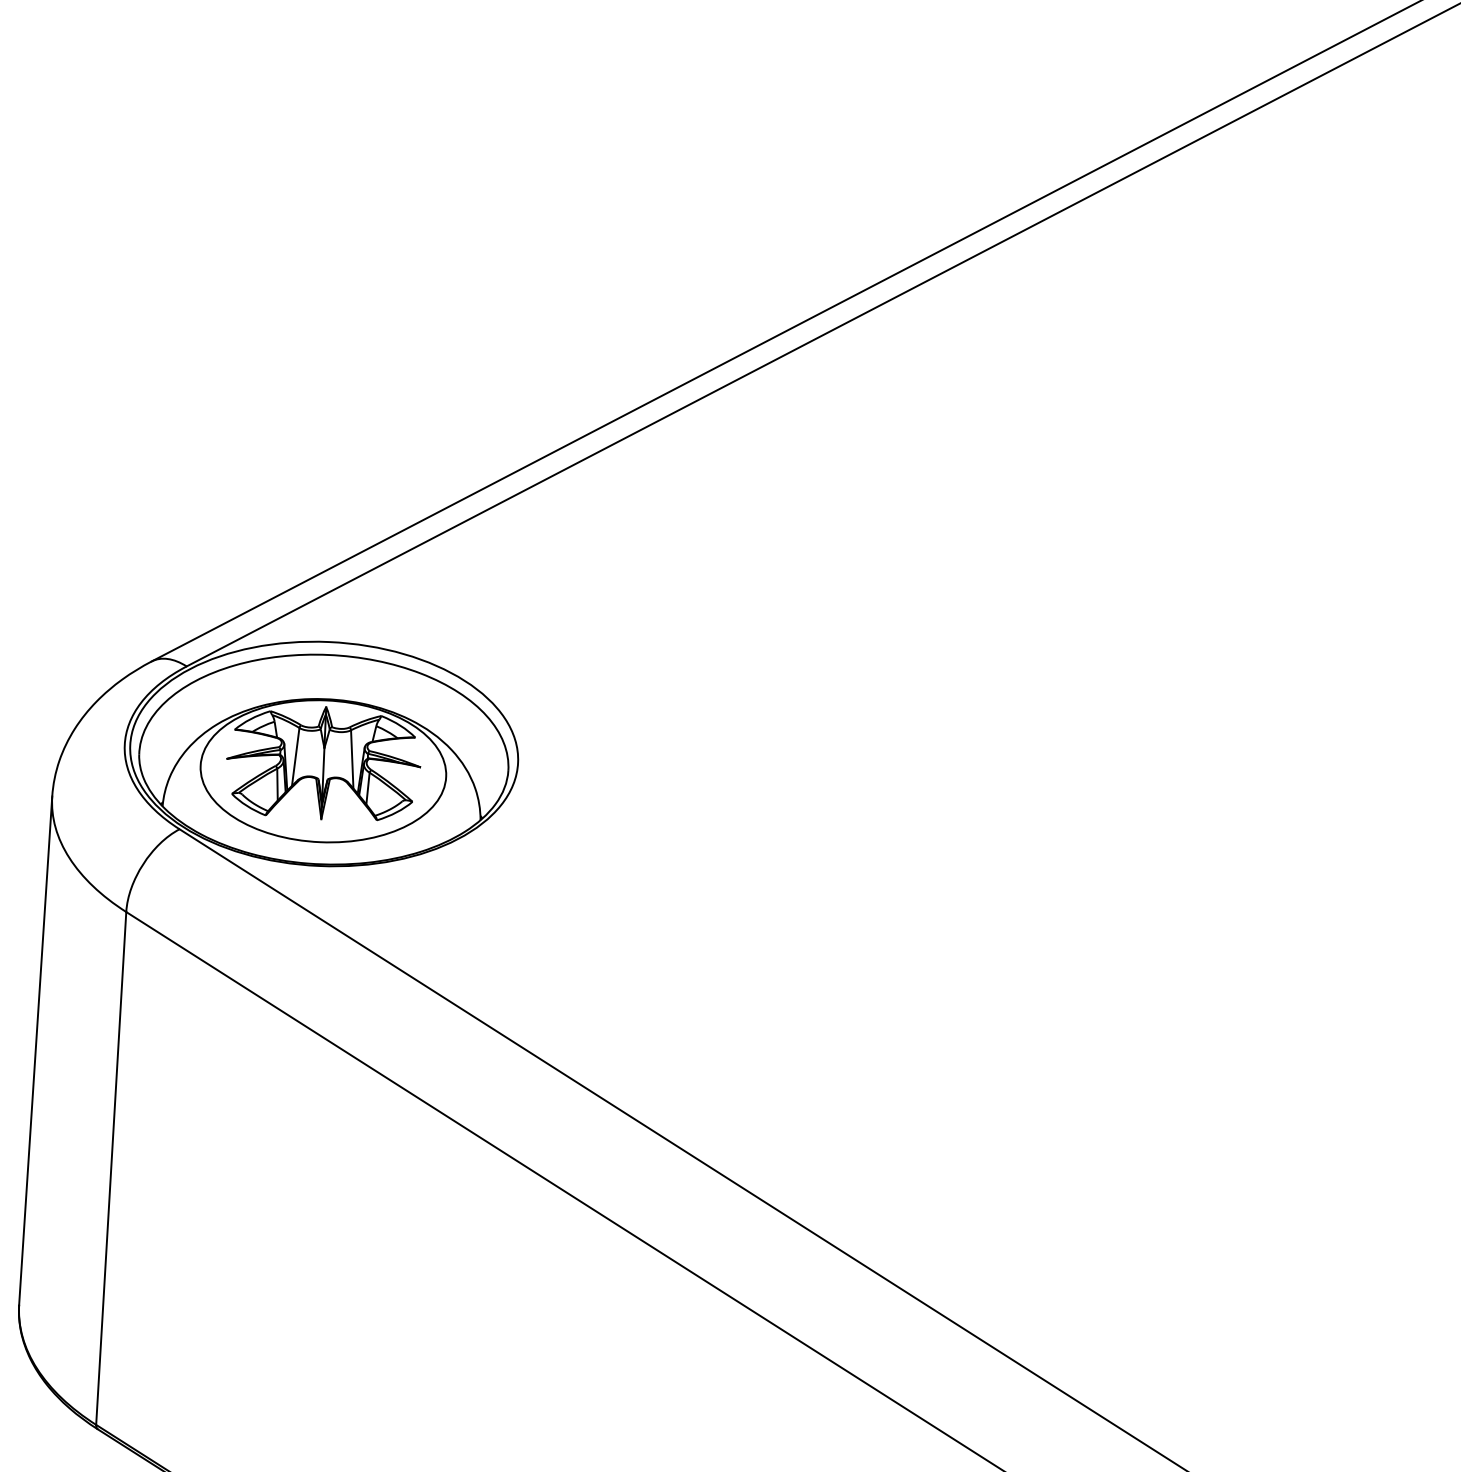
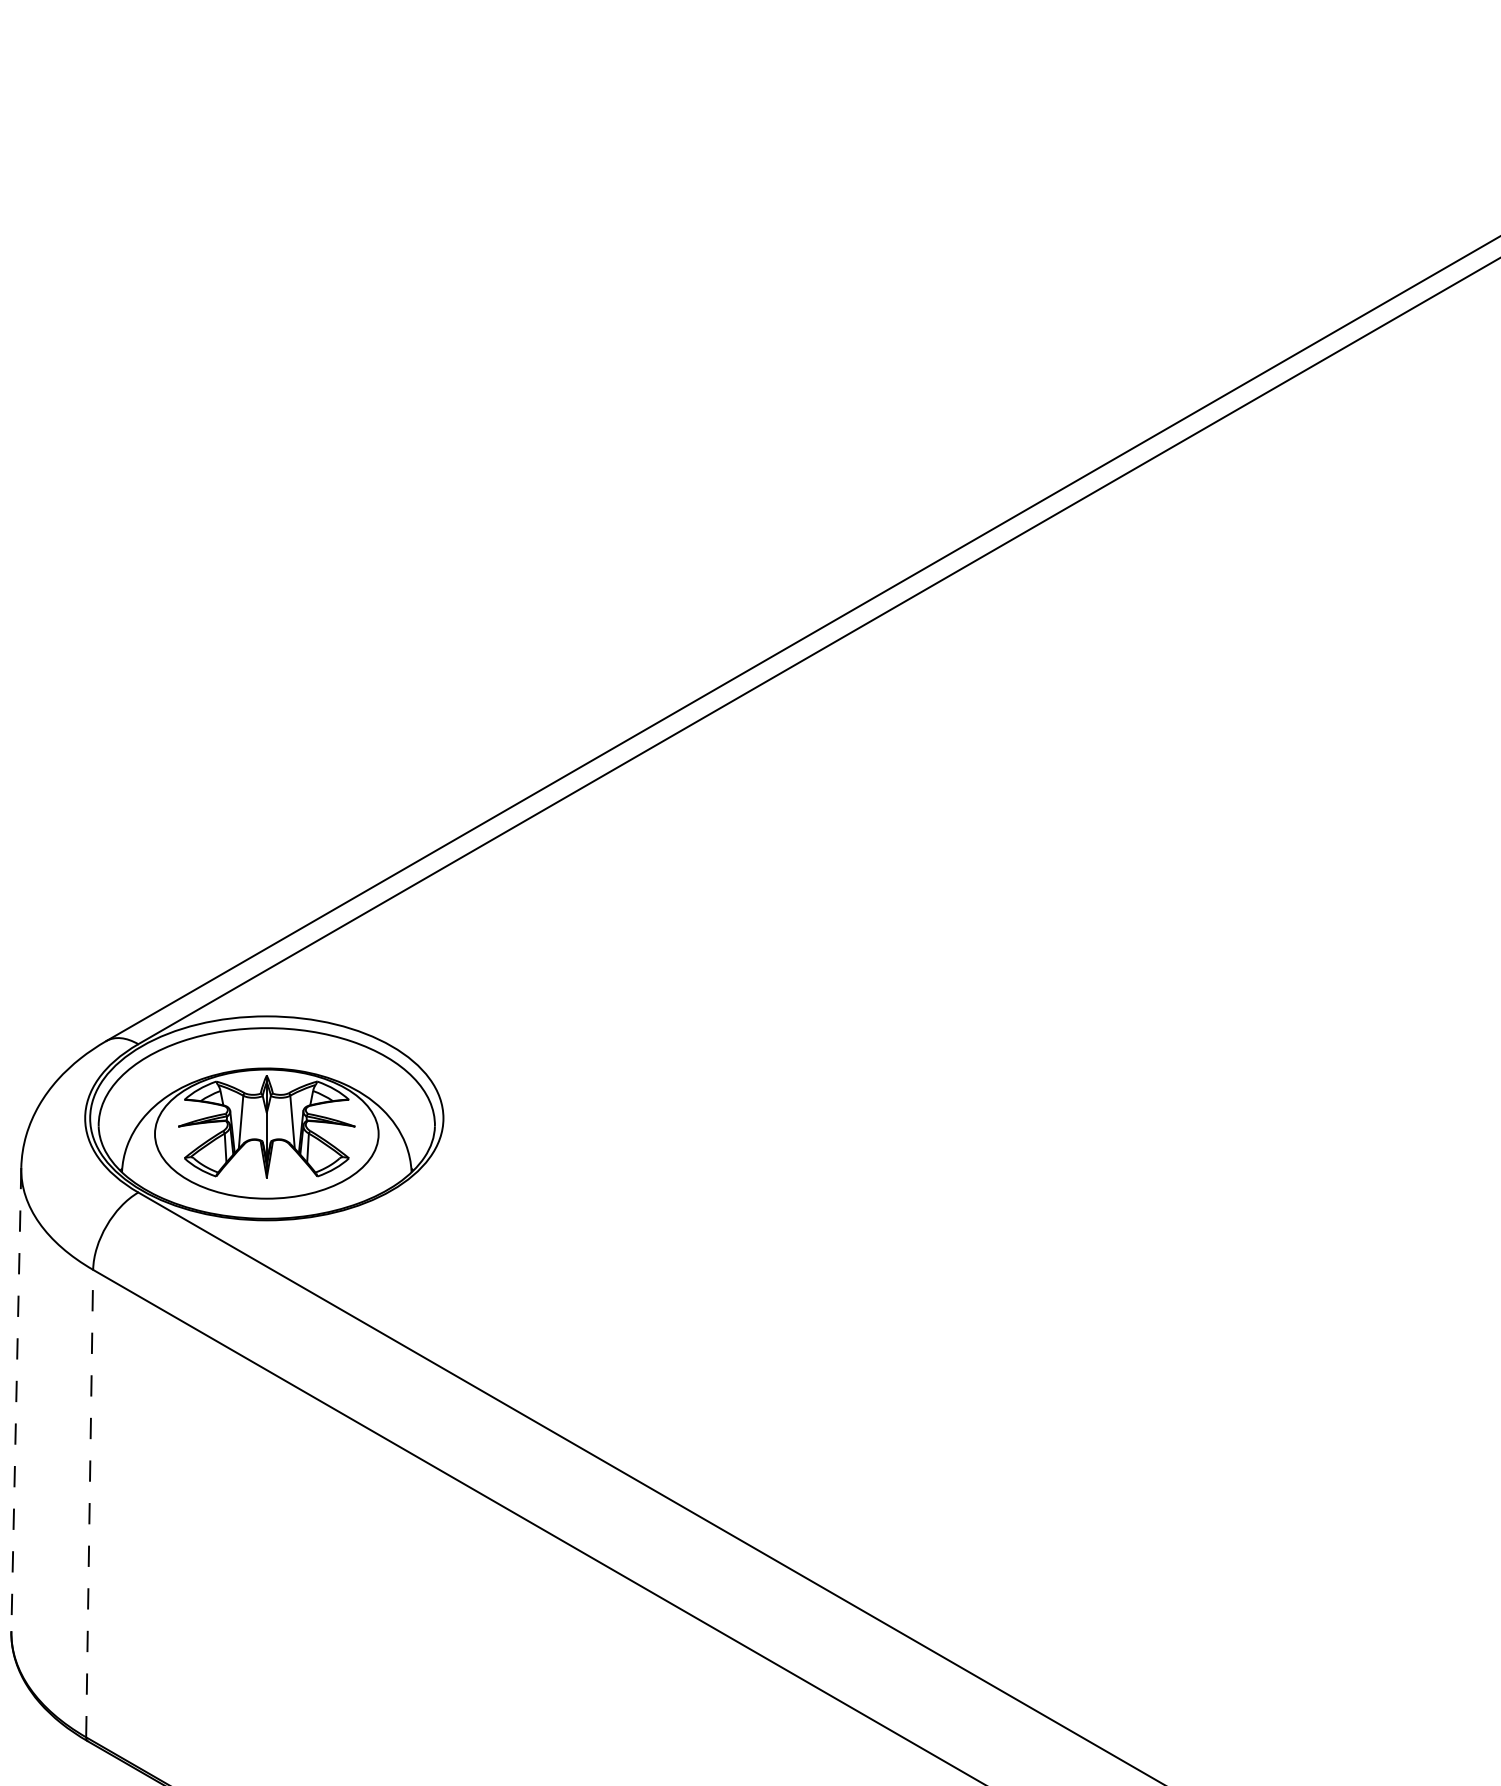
line: (35, 1050) -> (16, 1399), solid -> dashed
line: (111, 1168) -> (89, 1503), solid -> dashed

